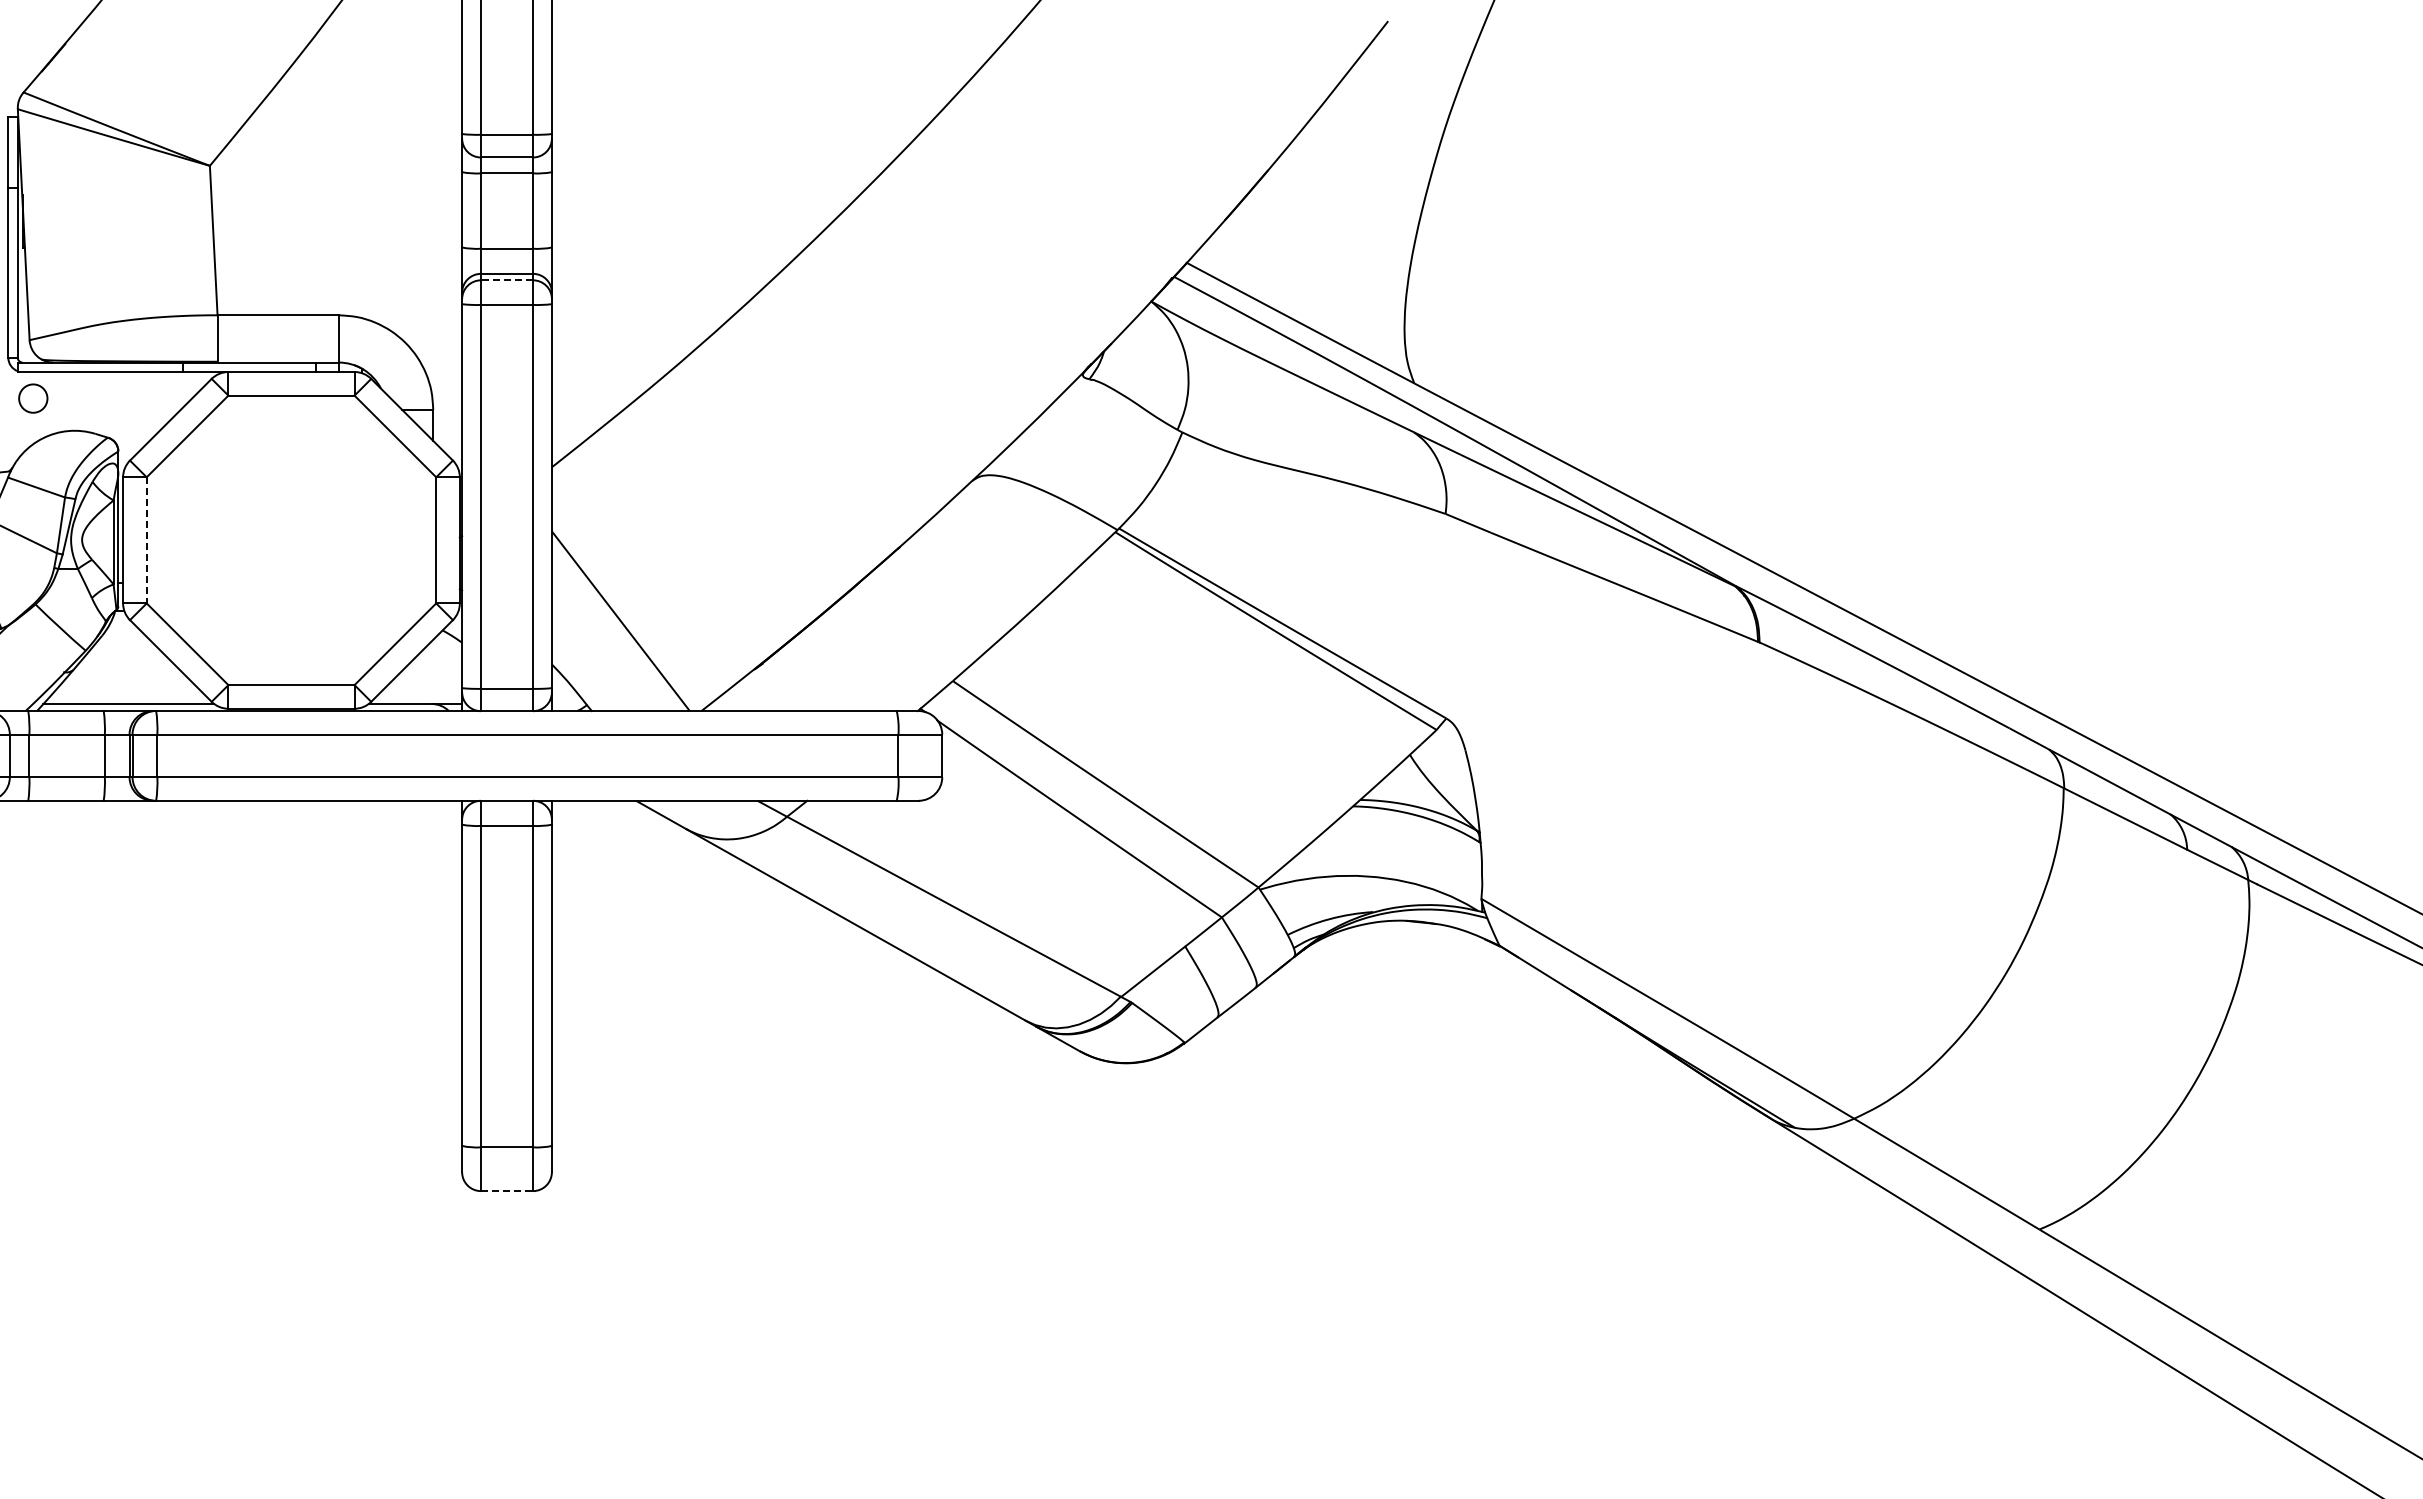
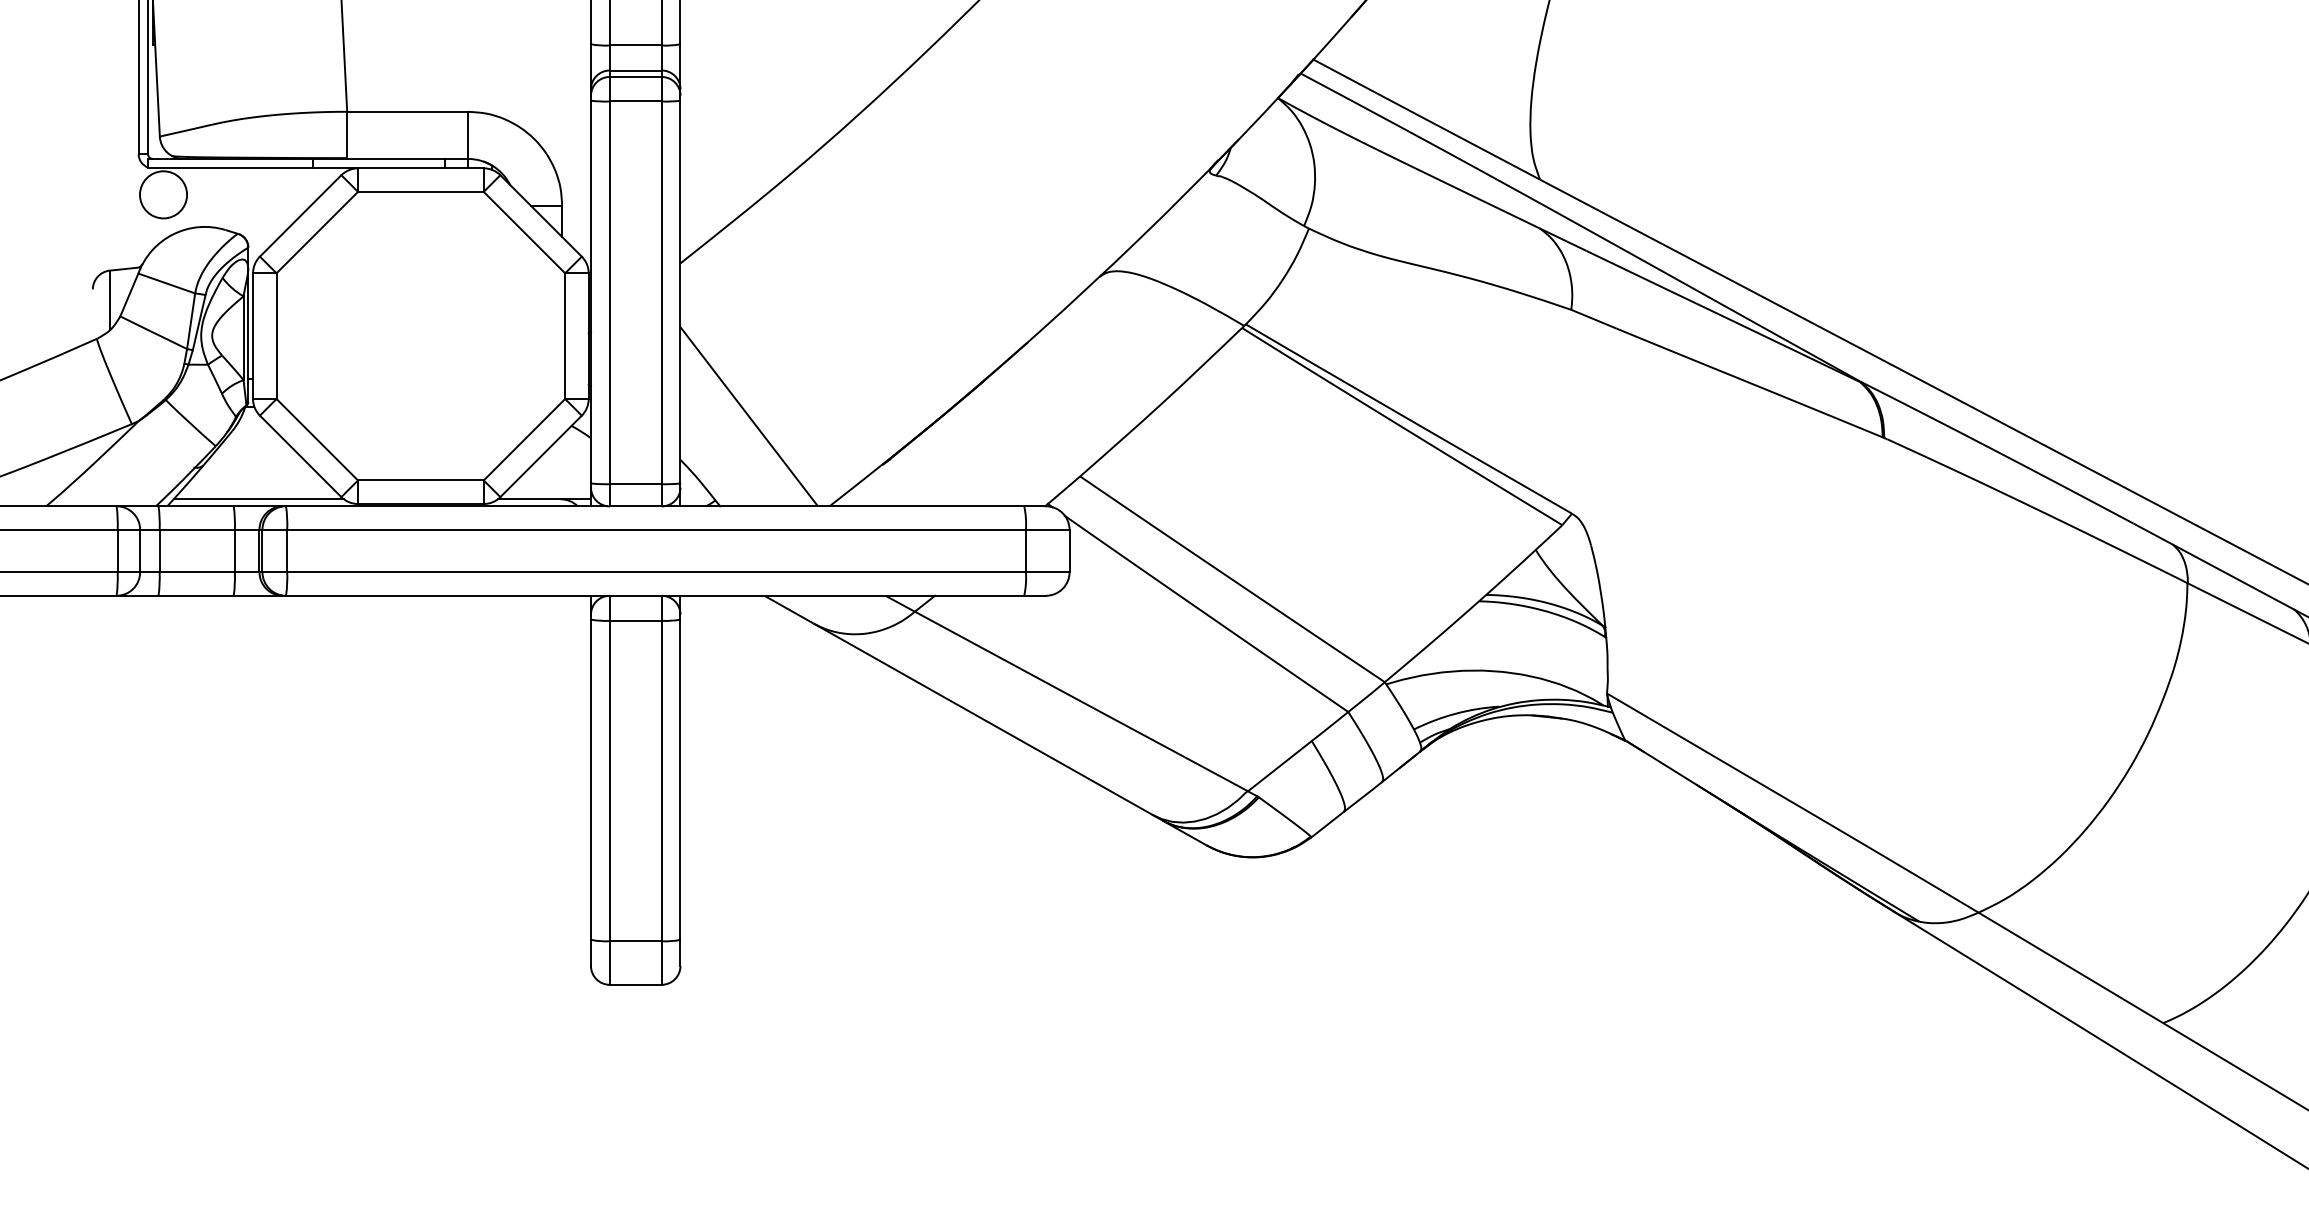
line: (507, 280) -> (636, 77), dashed -> solid
circle: (32, 398) -> (162, 194), size x1.67
line: (146, 540) -> (276, 336), dashed -> solid
line: (507, 1191) -> (636, 985), dashed -> solid

